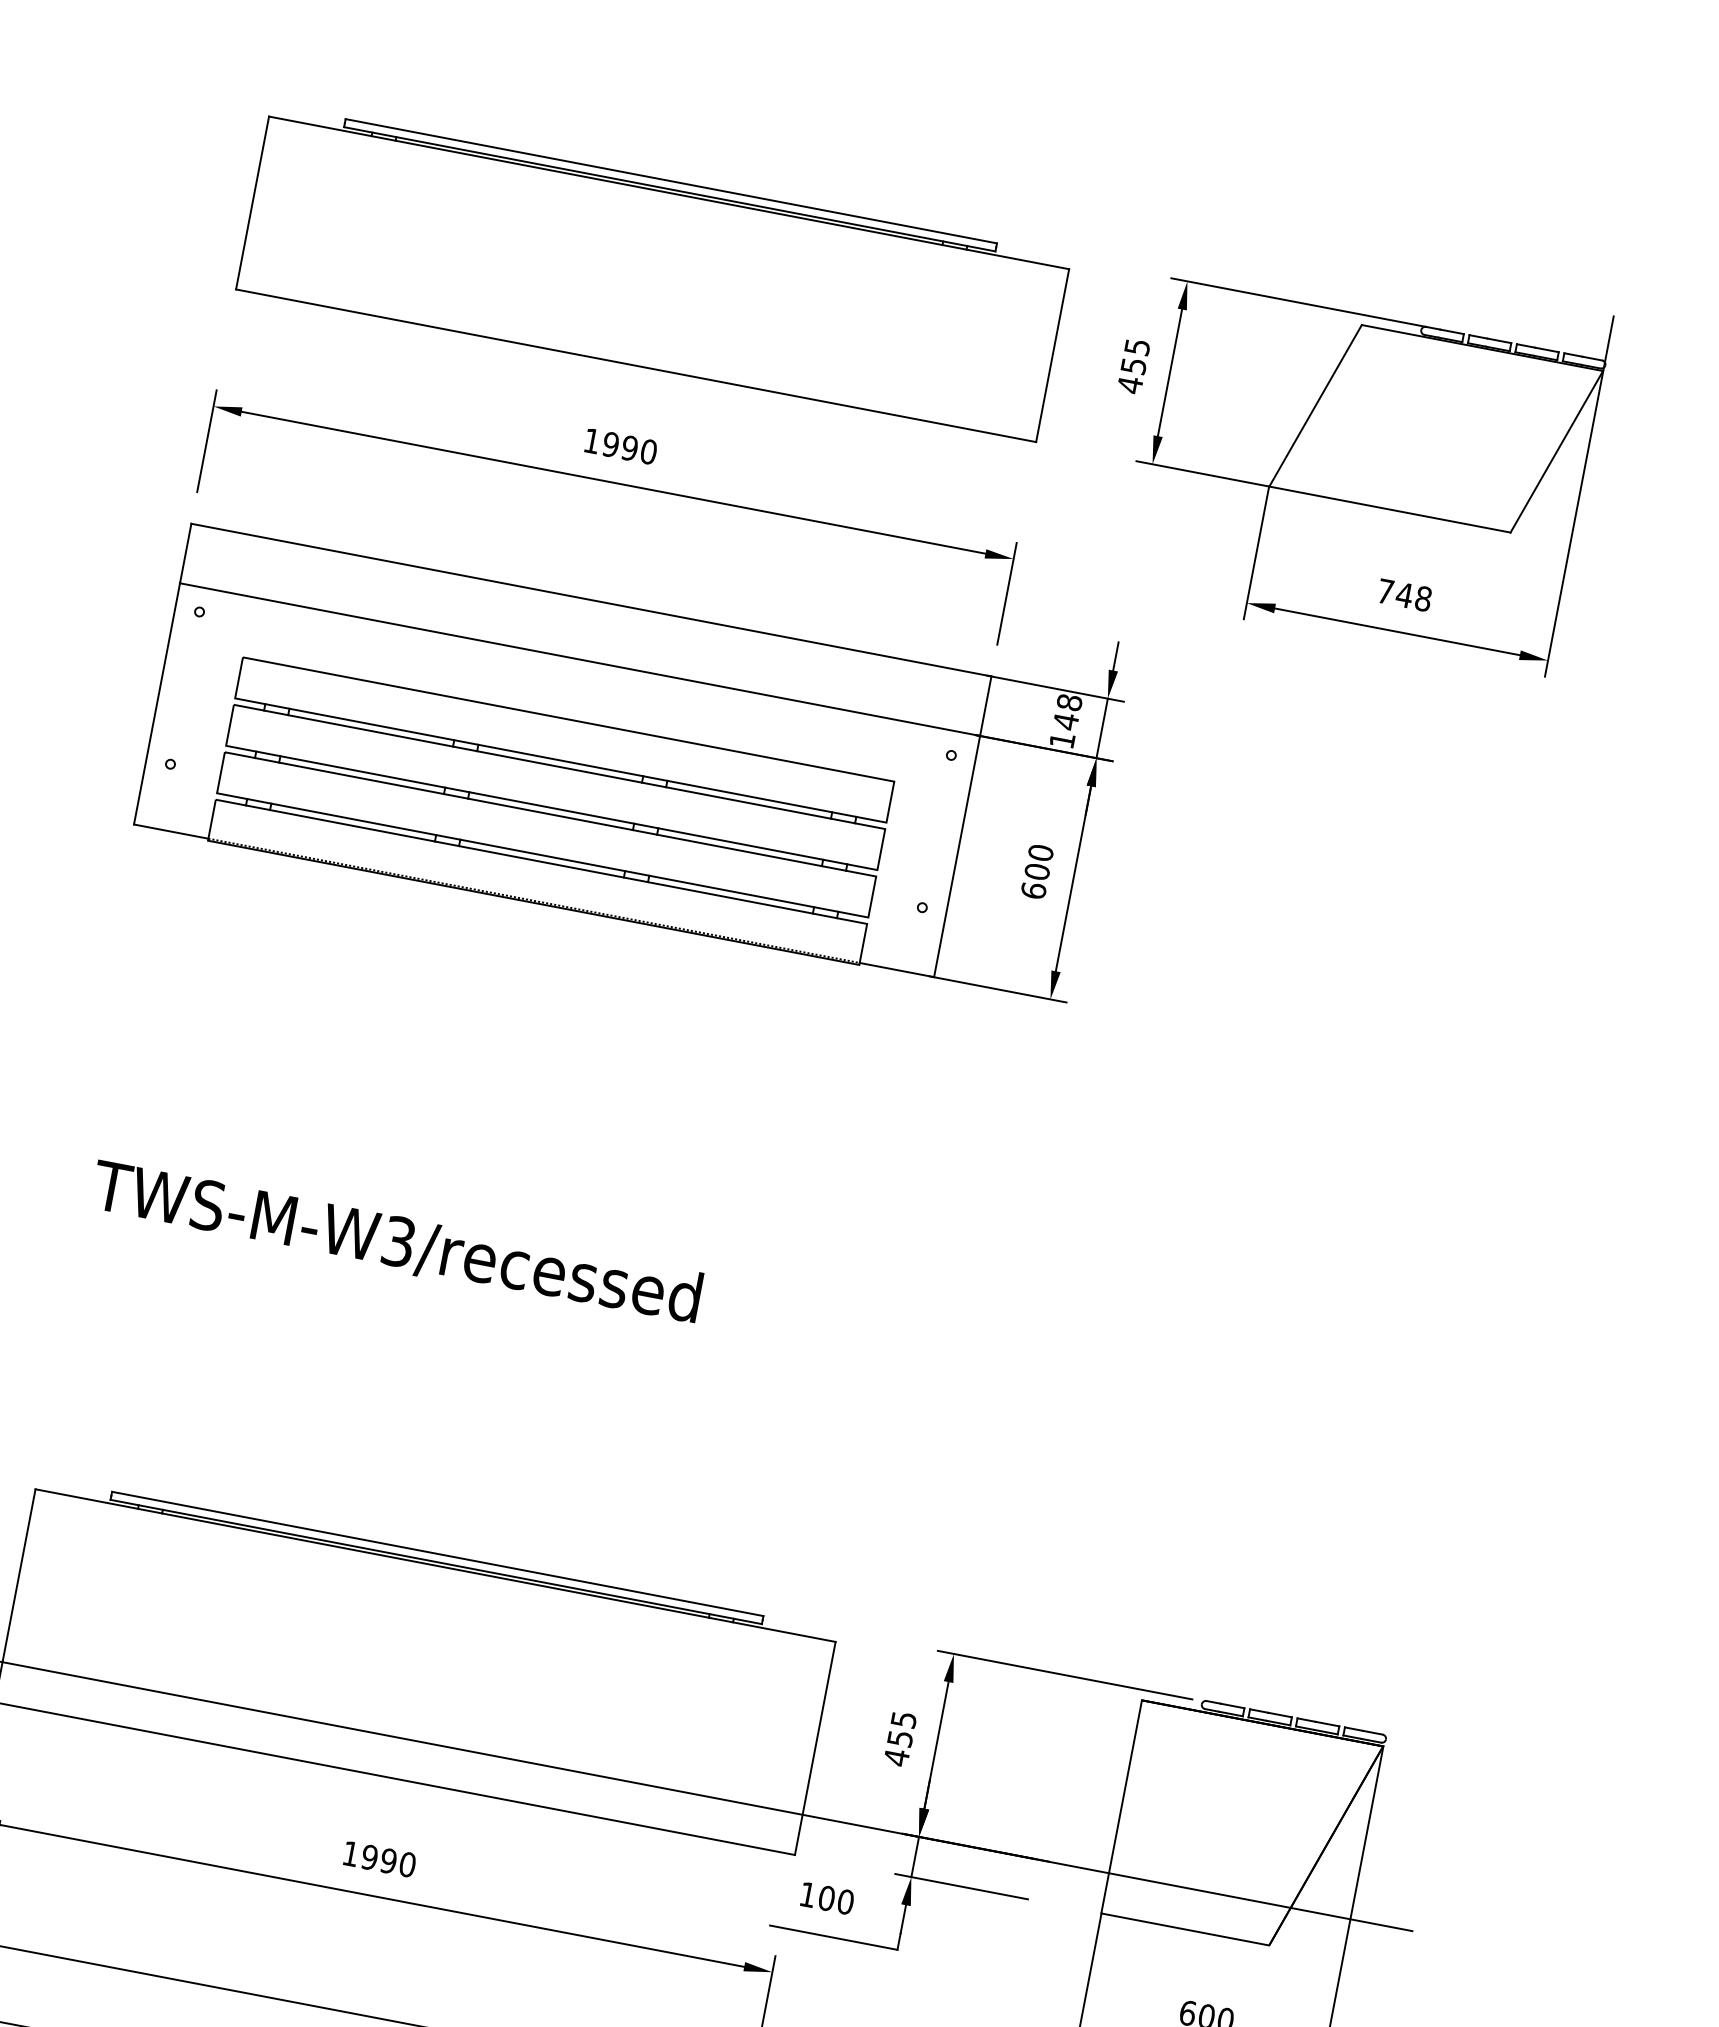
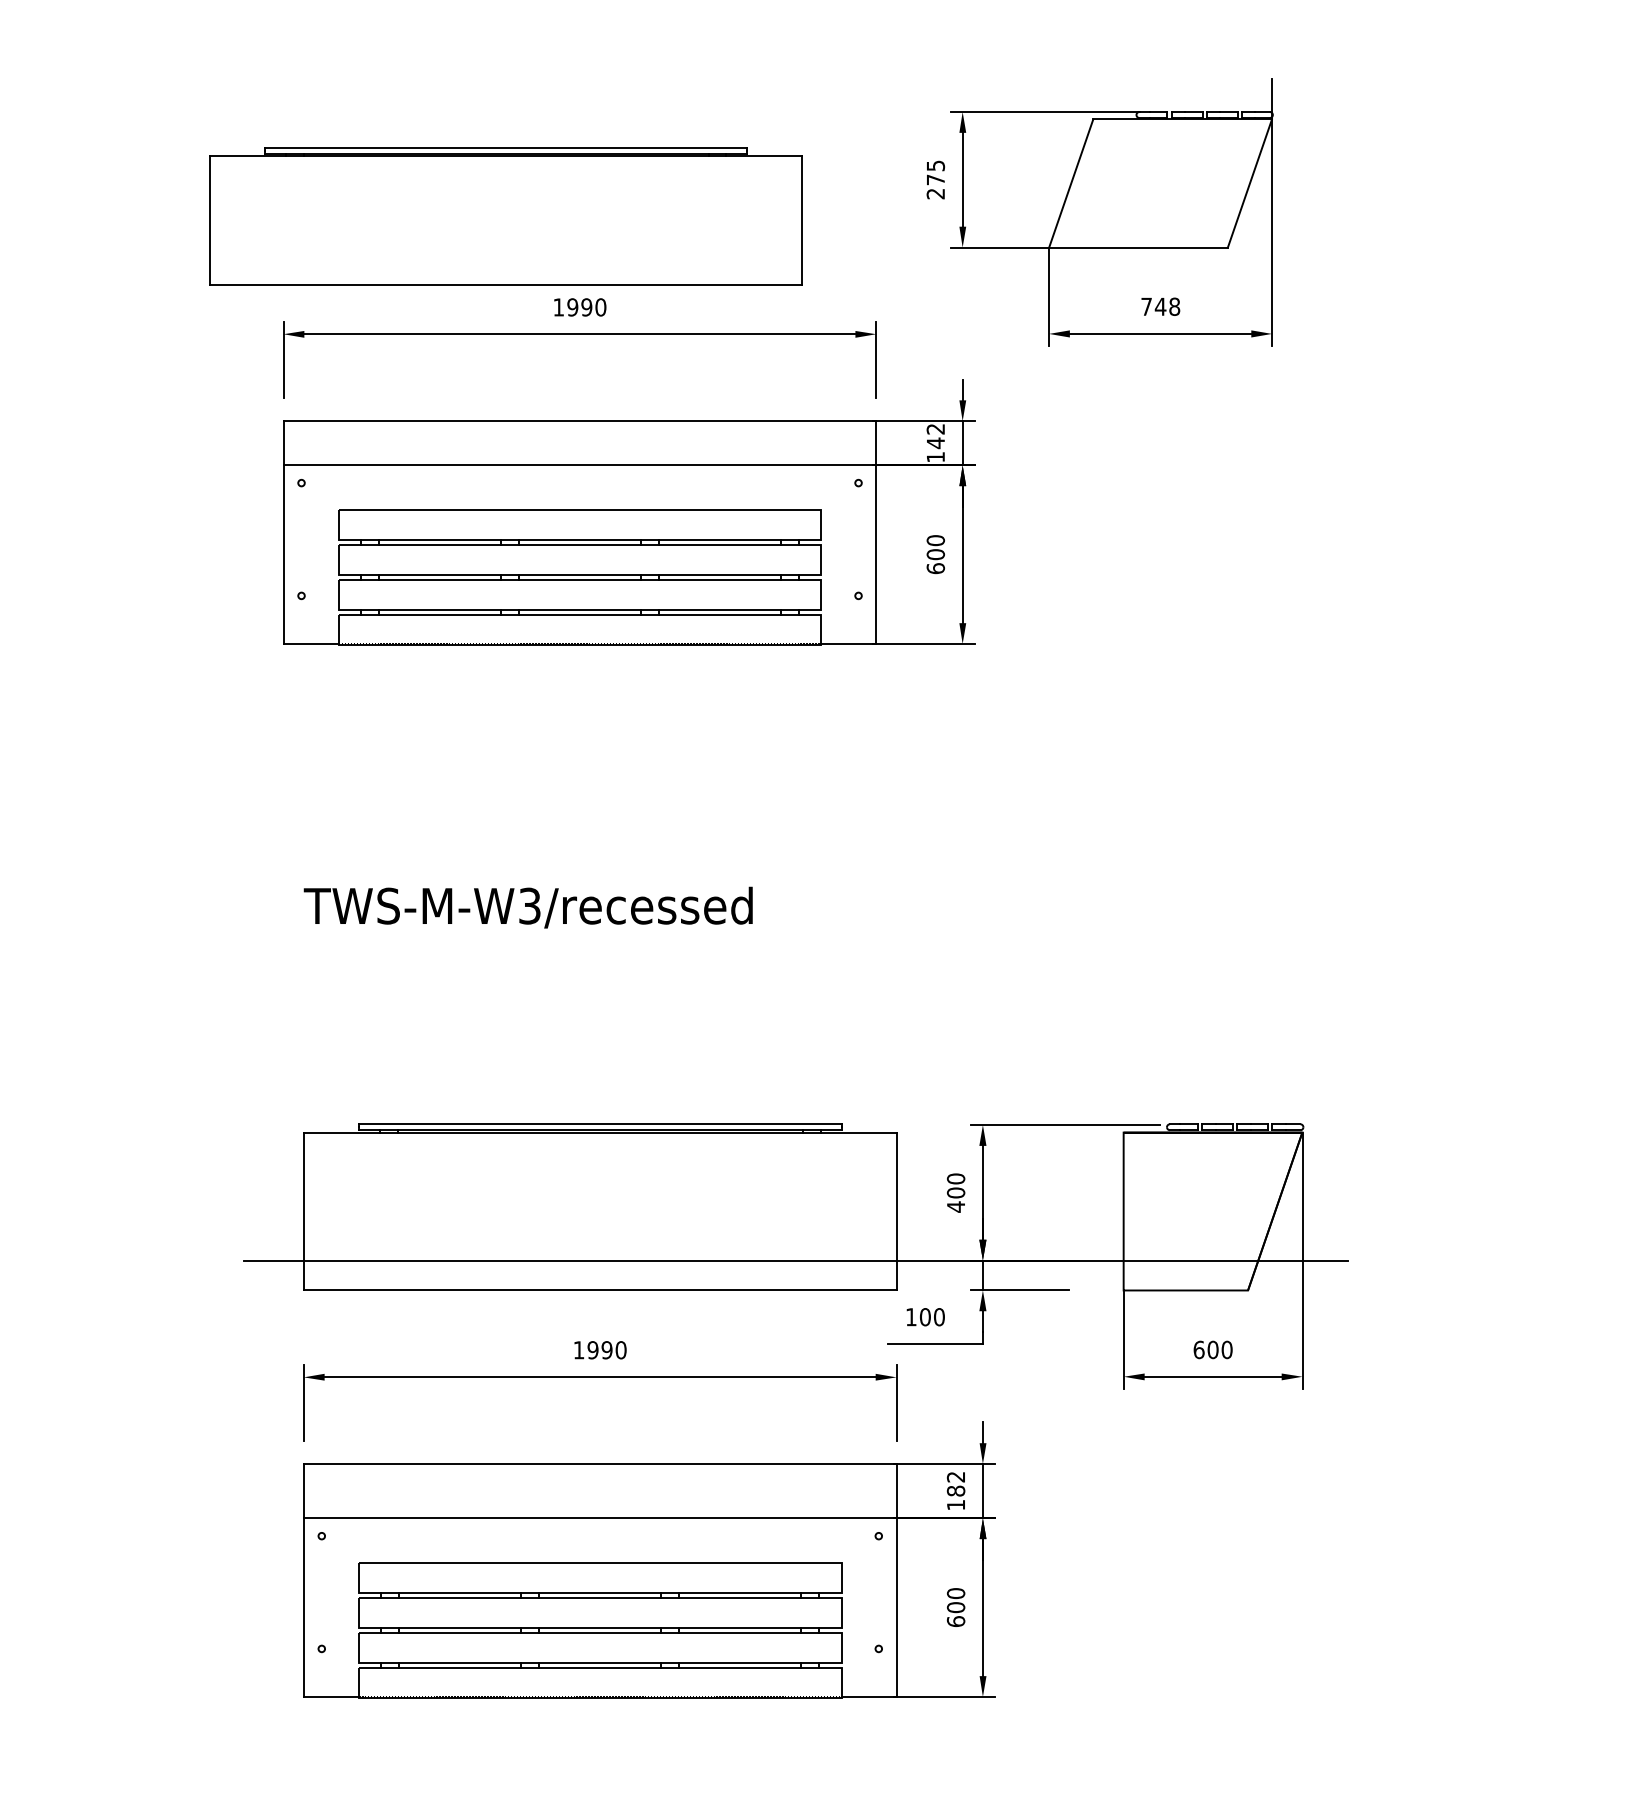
part: (652, 273) -> (505, 216), moved
text: (1131, 374) -> (935, 186), 455 -> 275
text: (1069, 701) -> (935, 428), 148 -> 142
text: (902, 1728) -> (956, 1185), 455 -> 400

